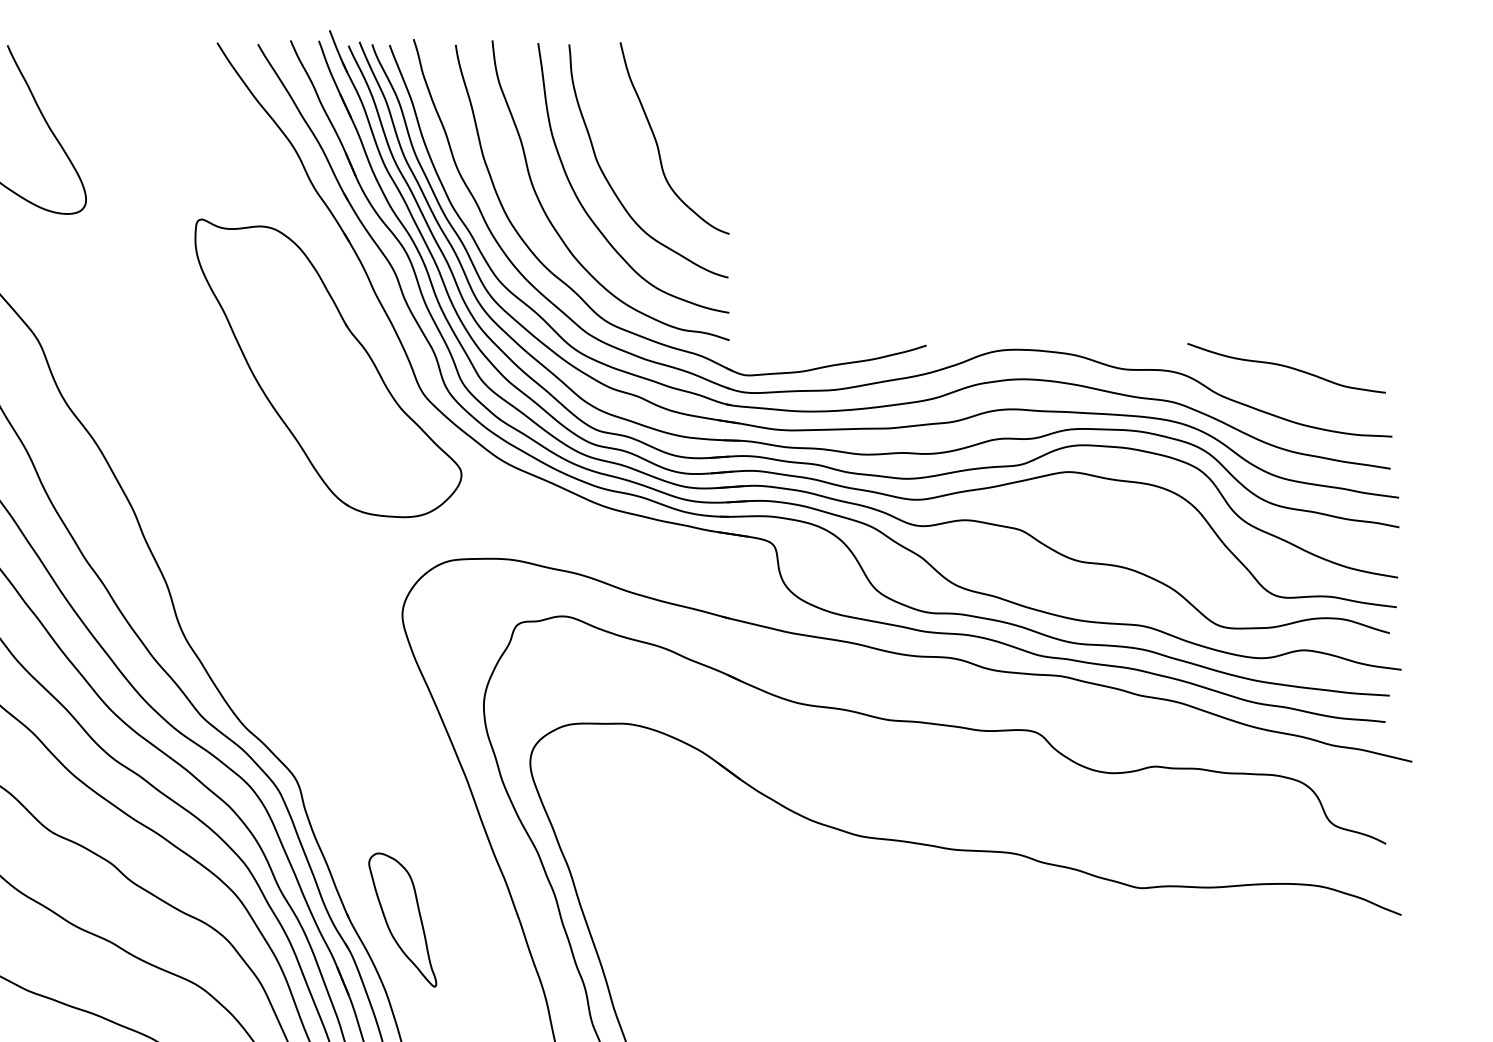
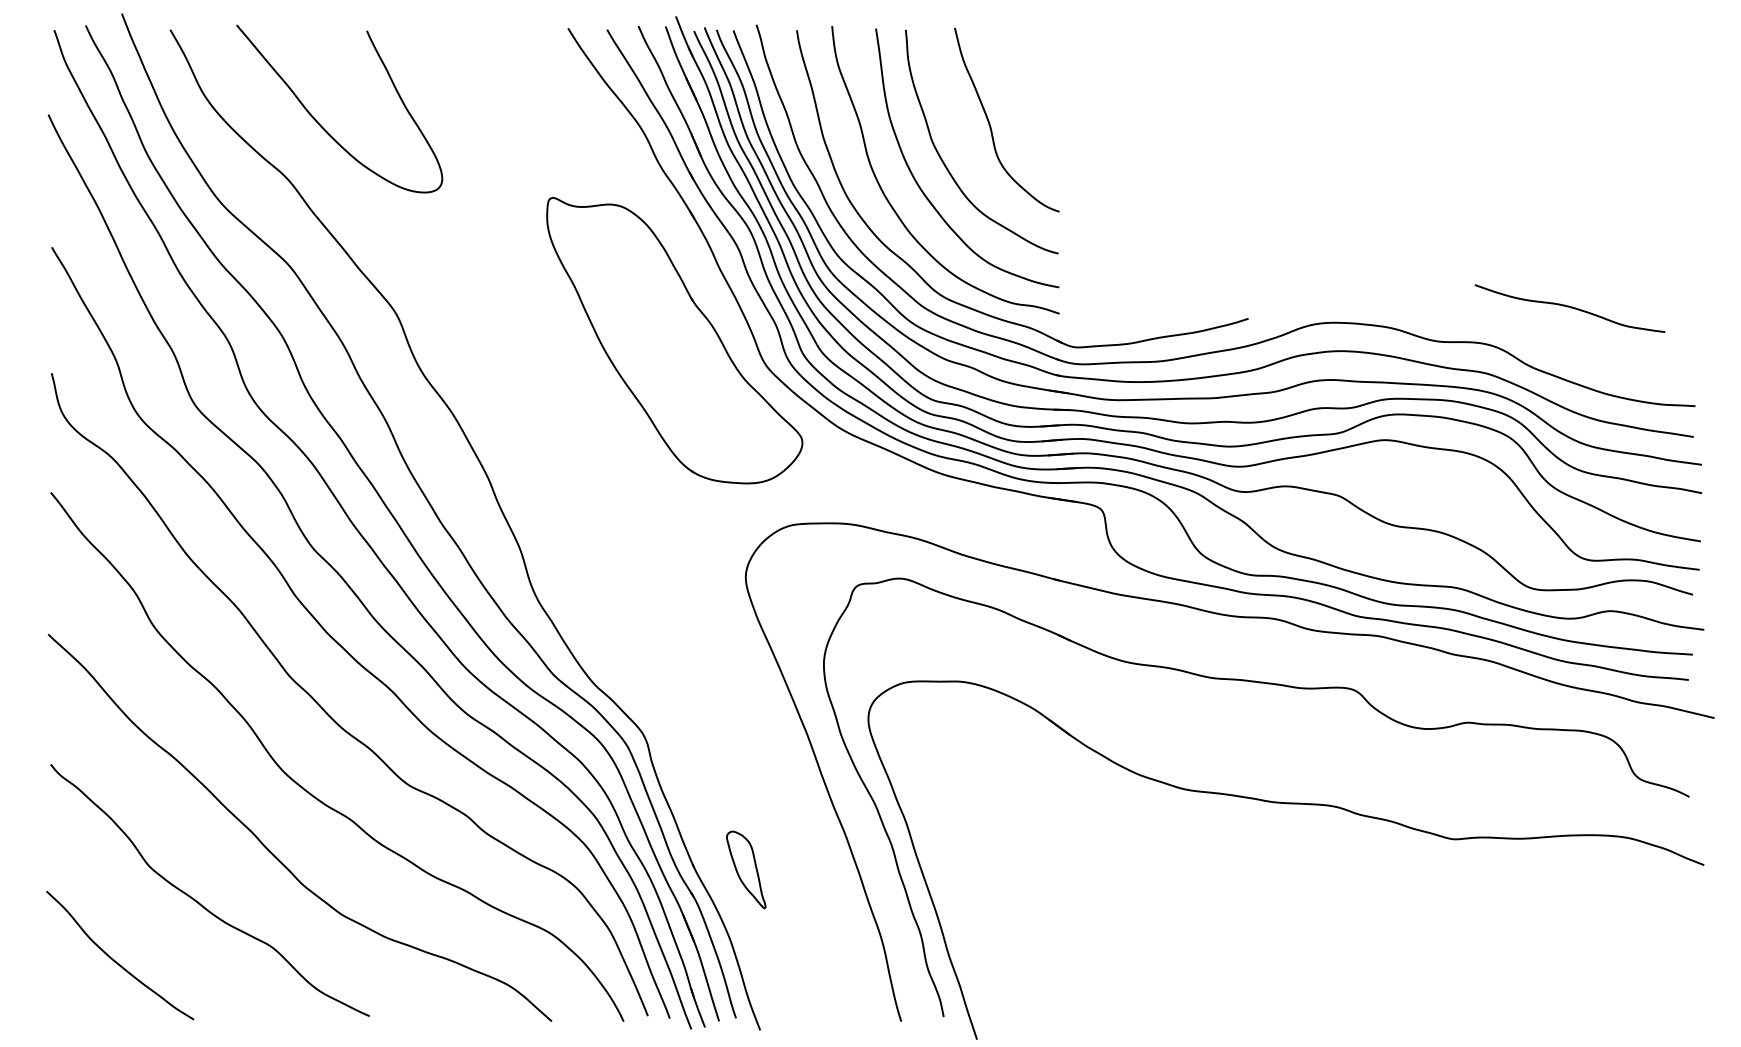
curve: (1286, 367) -> (1569, 307), moved
part: (403, 919) -> (746, 869), size x0.6

